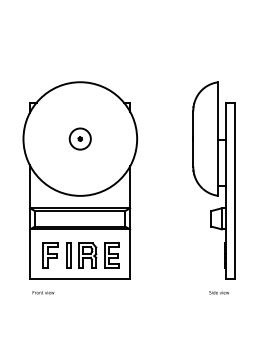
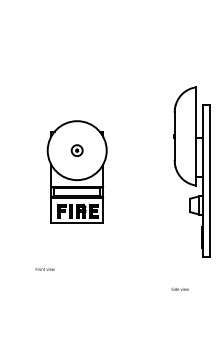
part: (80, 179) -> (77, 171), size x0.6
text: (218, 291) -> (179, 288), moved

